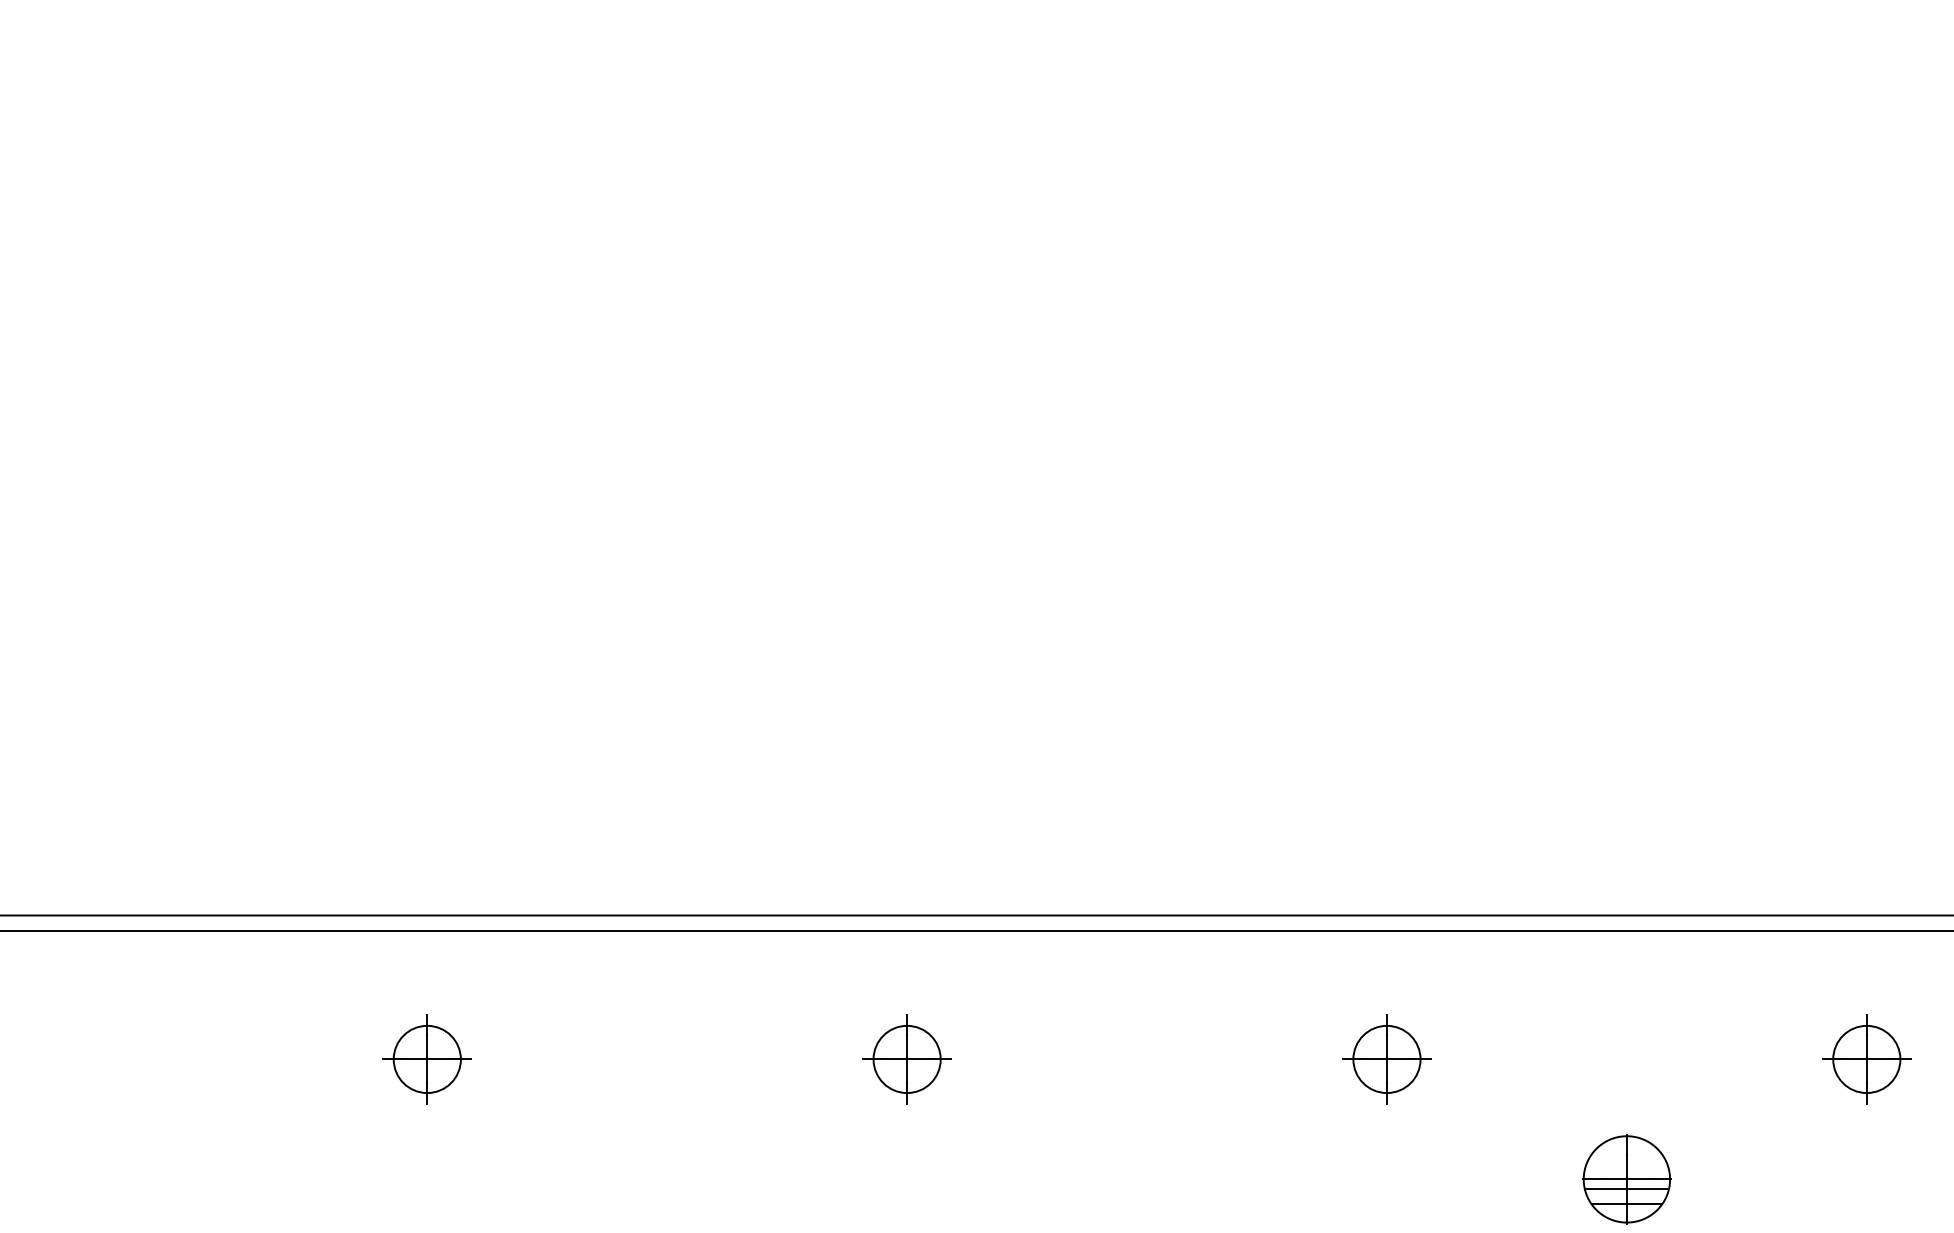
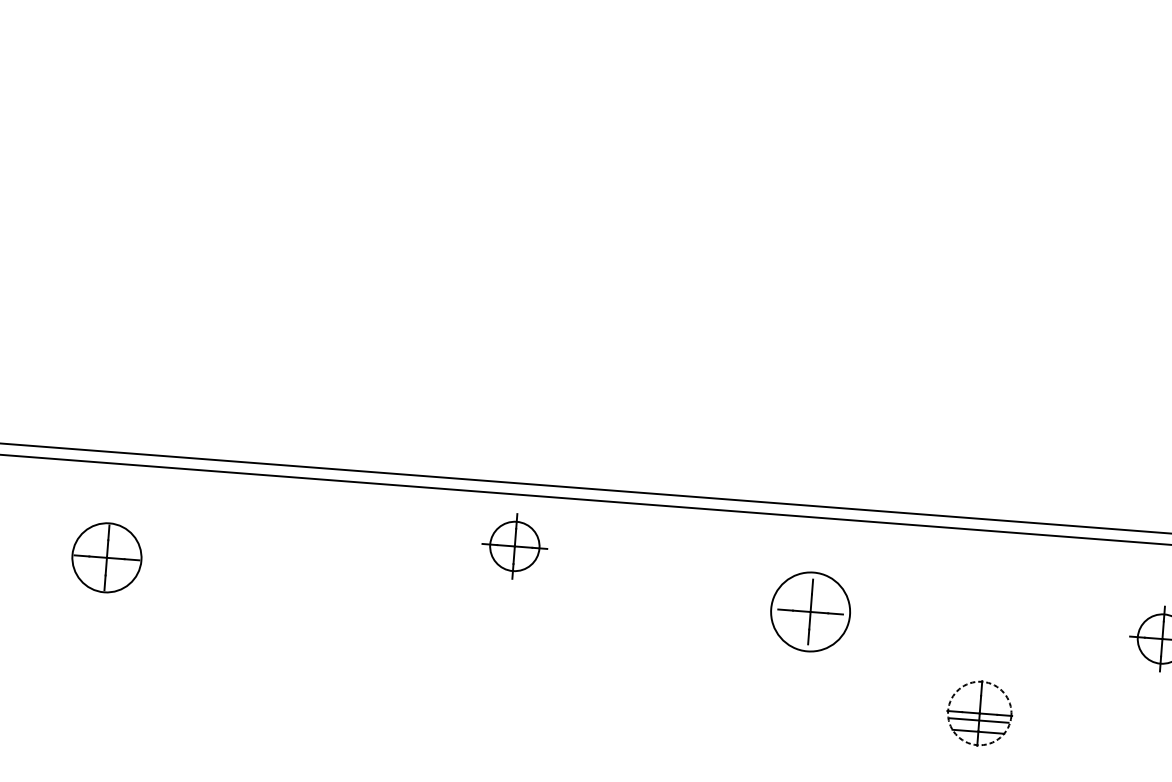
circle: (426, 1059) -> (106, 557), size x1.4
part: (906, 1059) -> (514, 546), moved
circle: (1386, 1059) -> (810, 612), size x1.6
circle: (1626, 1179) -> (979, 713), solid -> dashed

